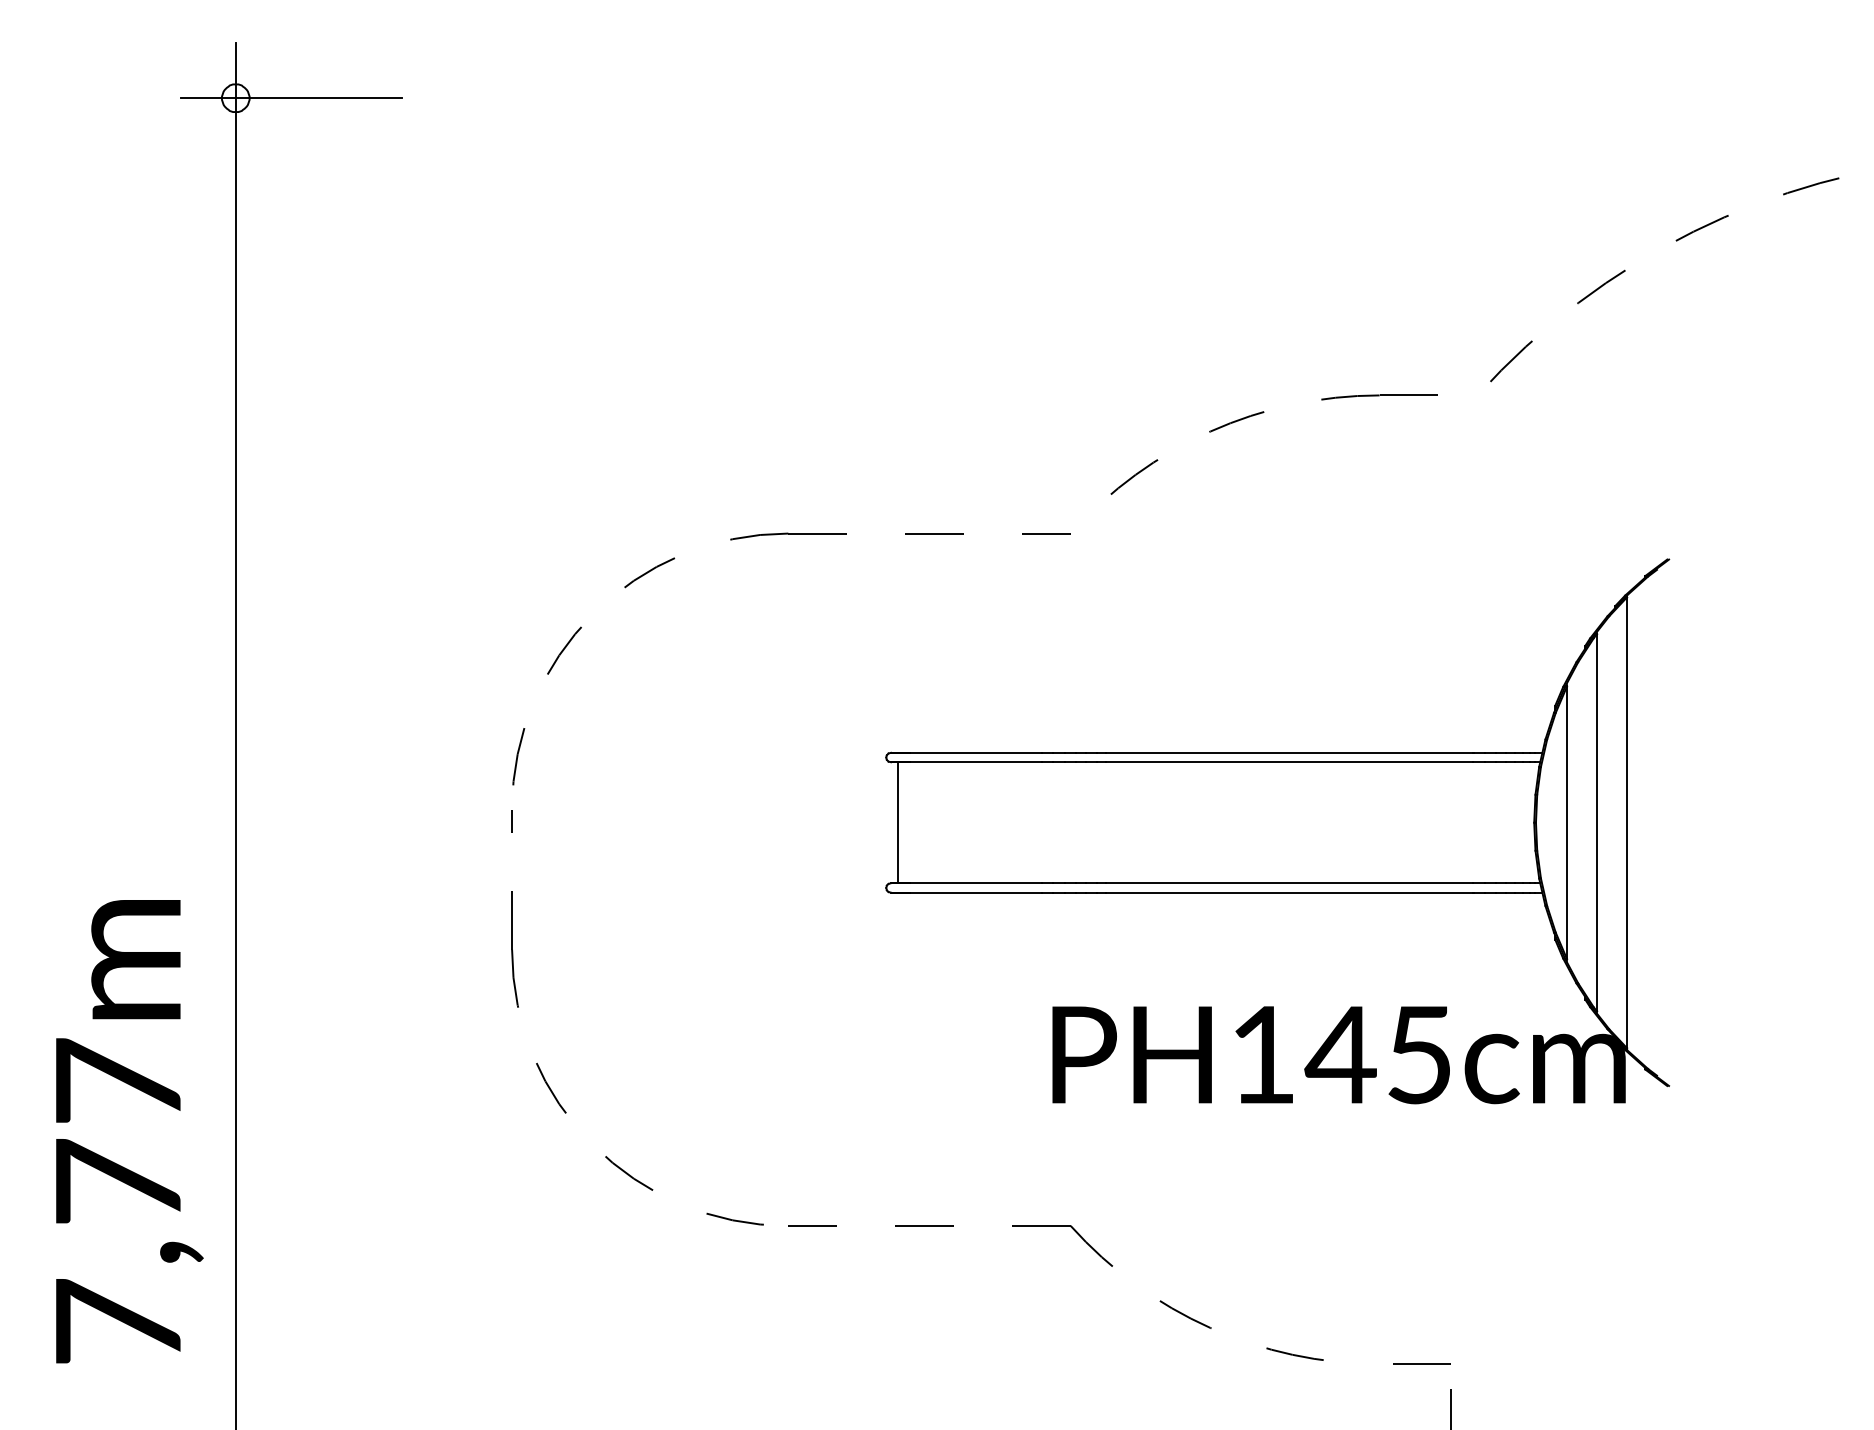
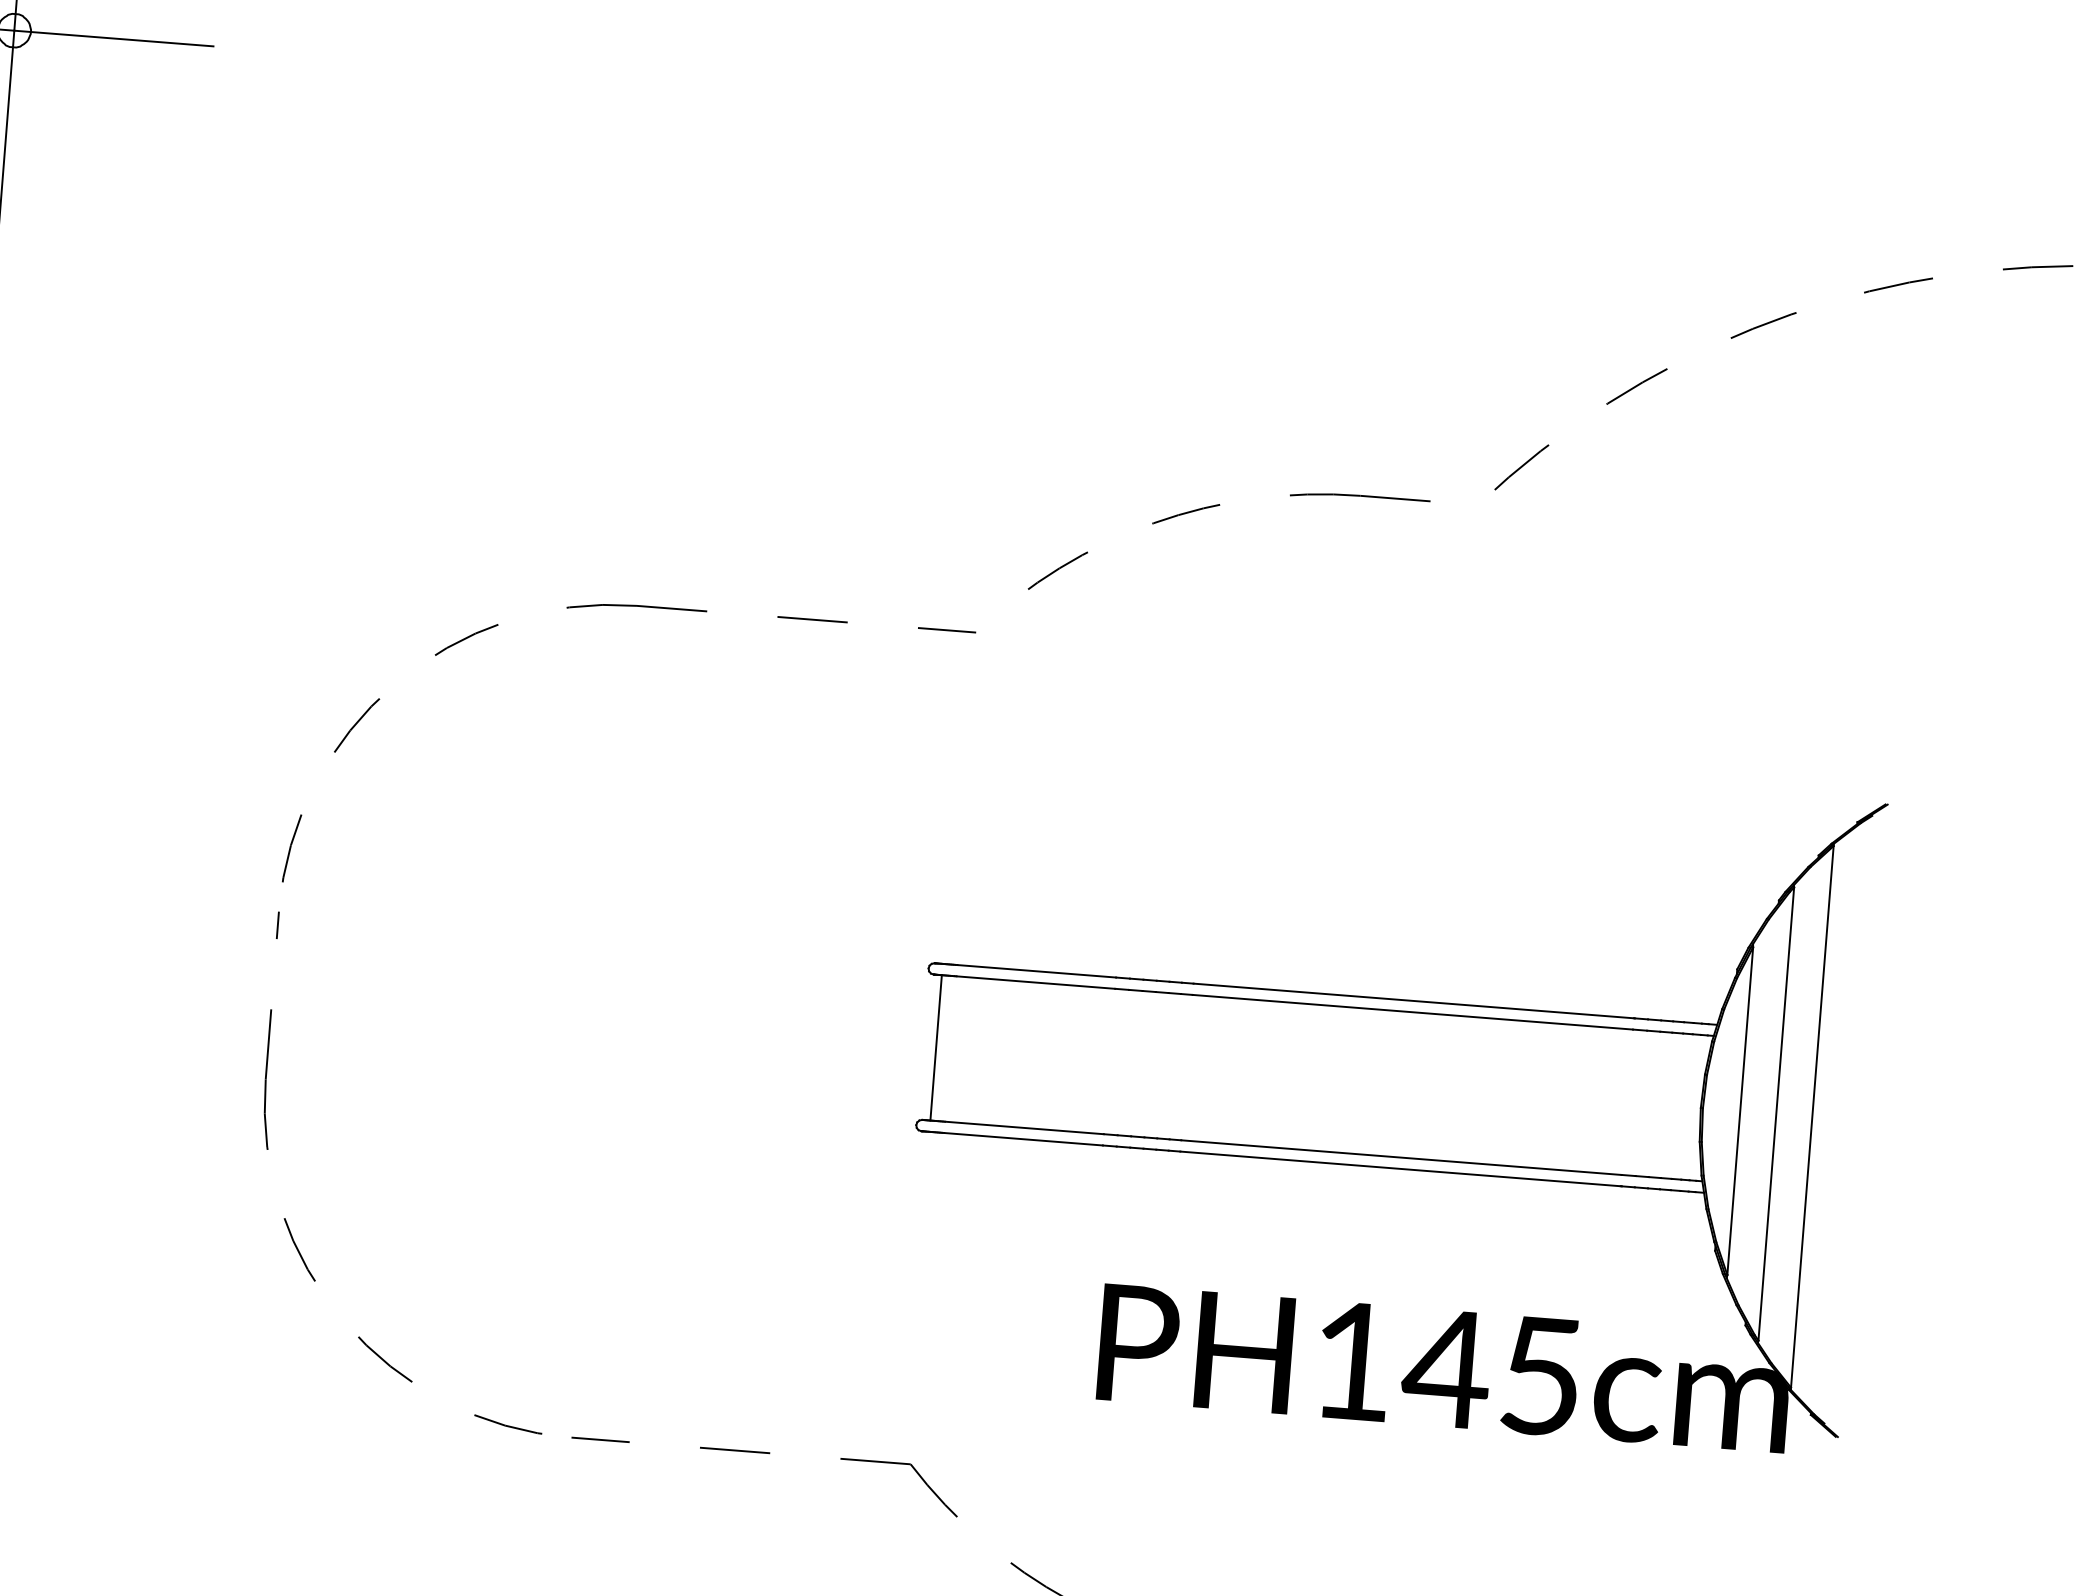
part: (1277, 831) -> (1391, 1094), moved

